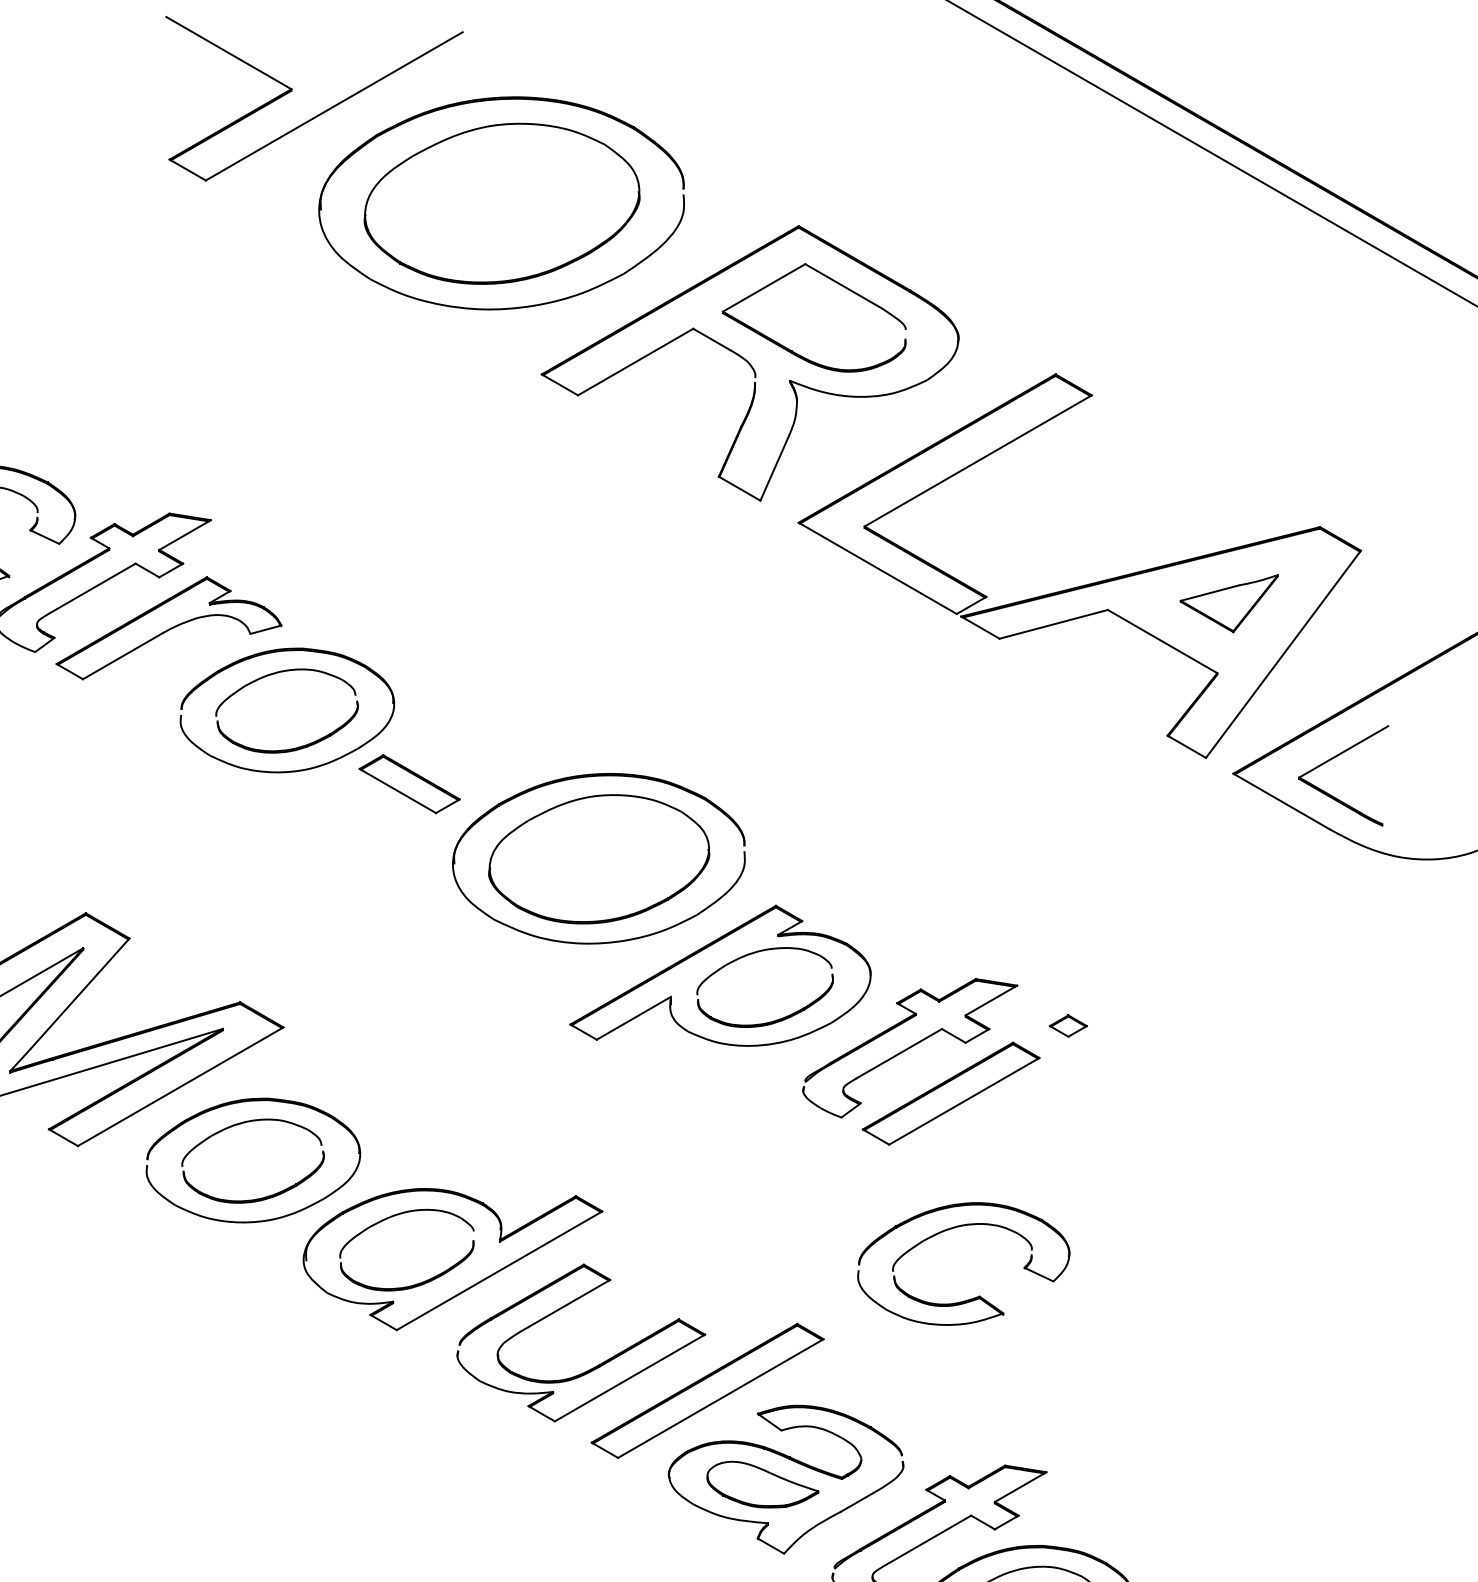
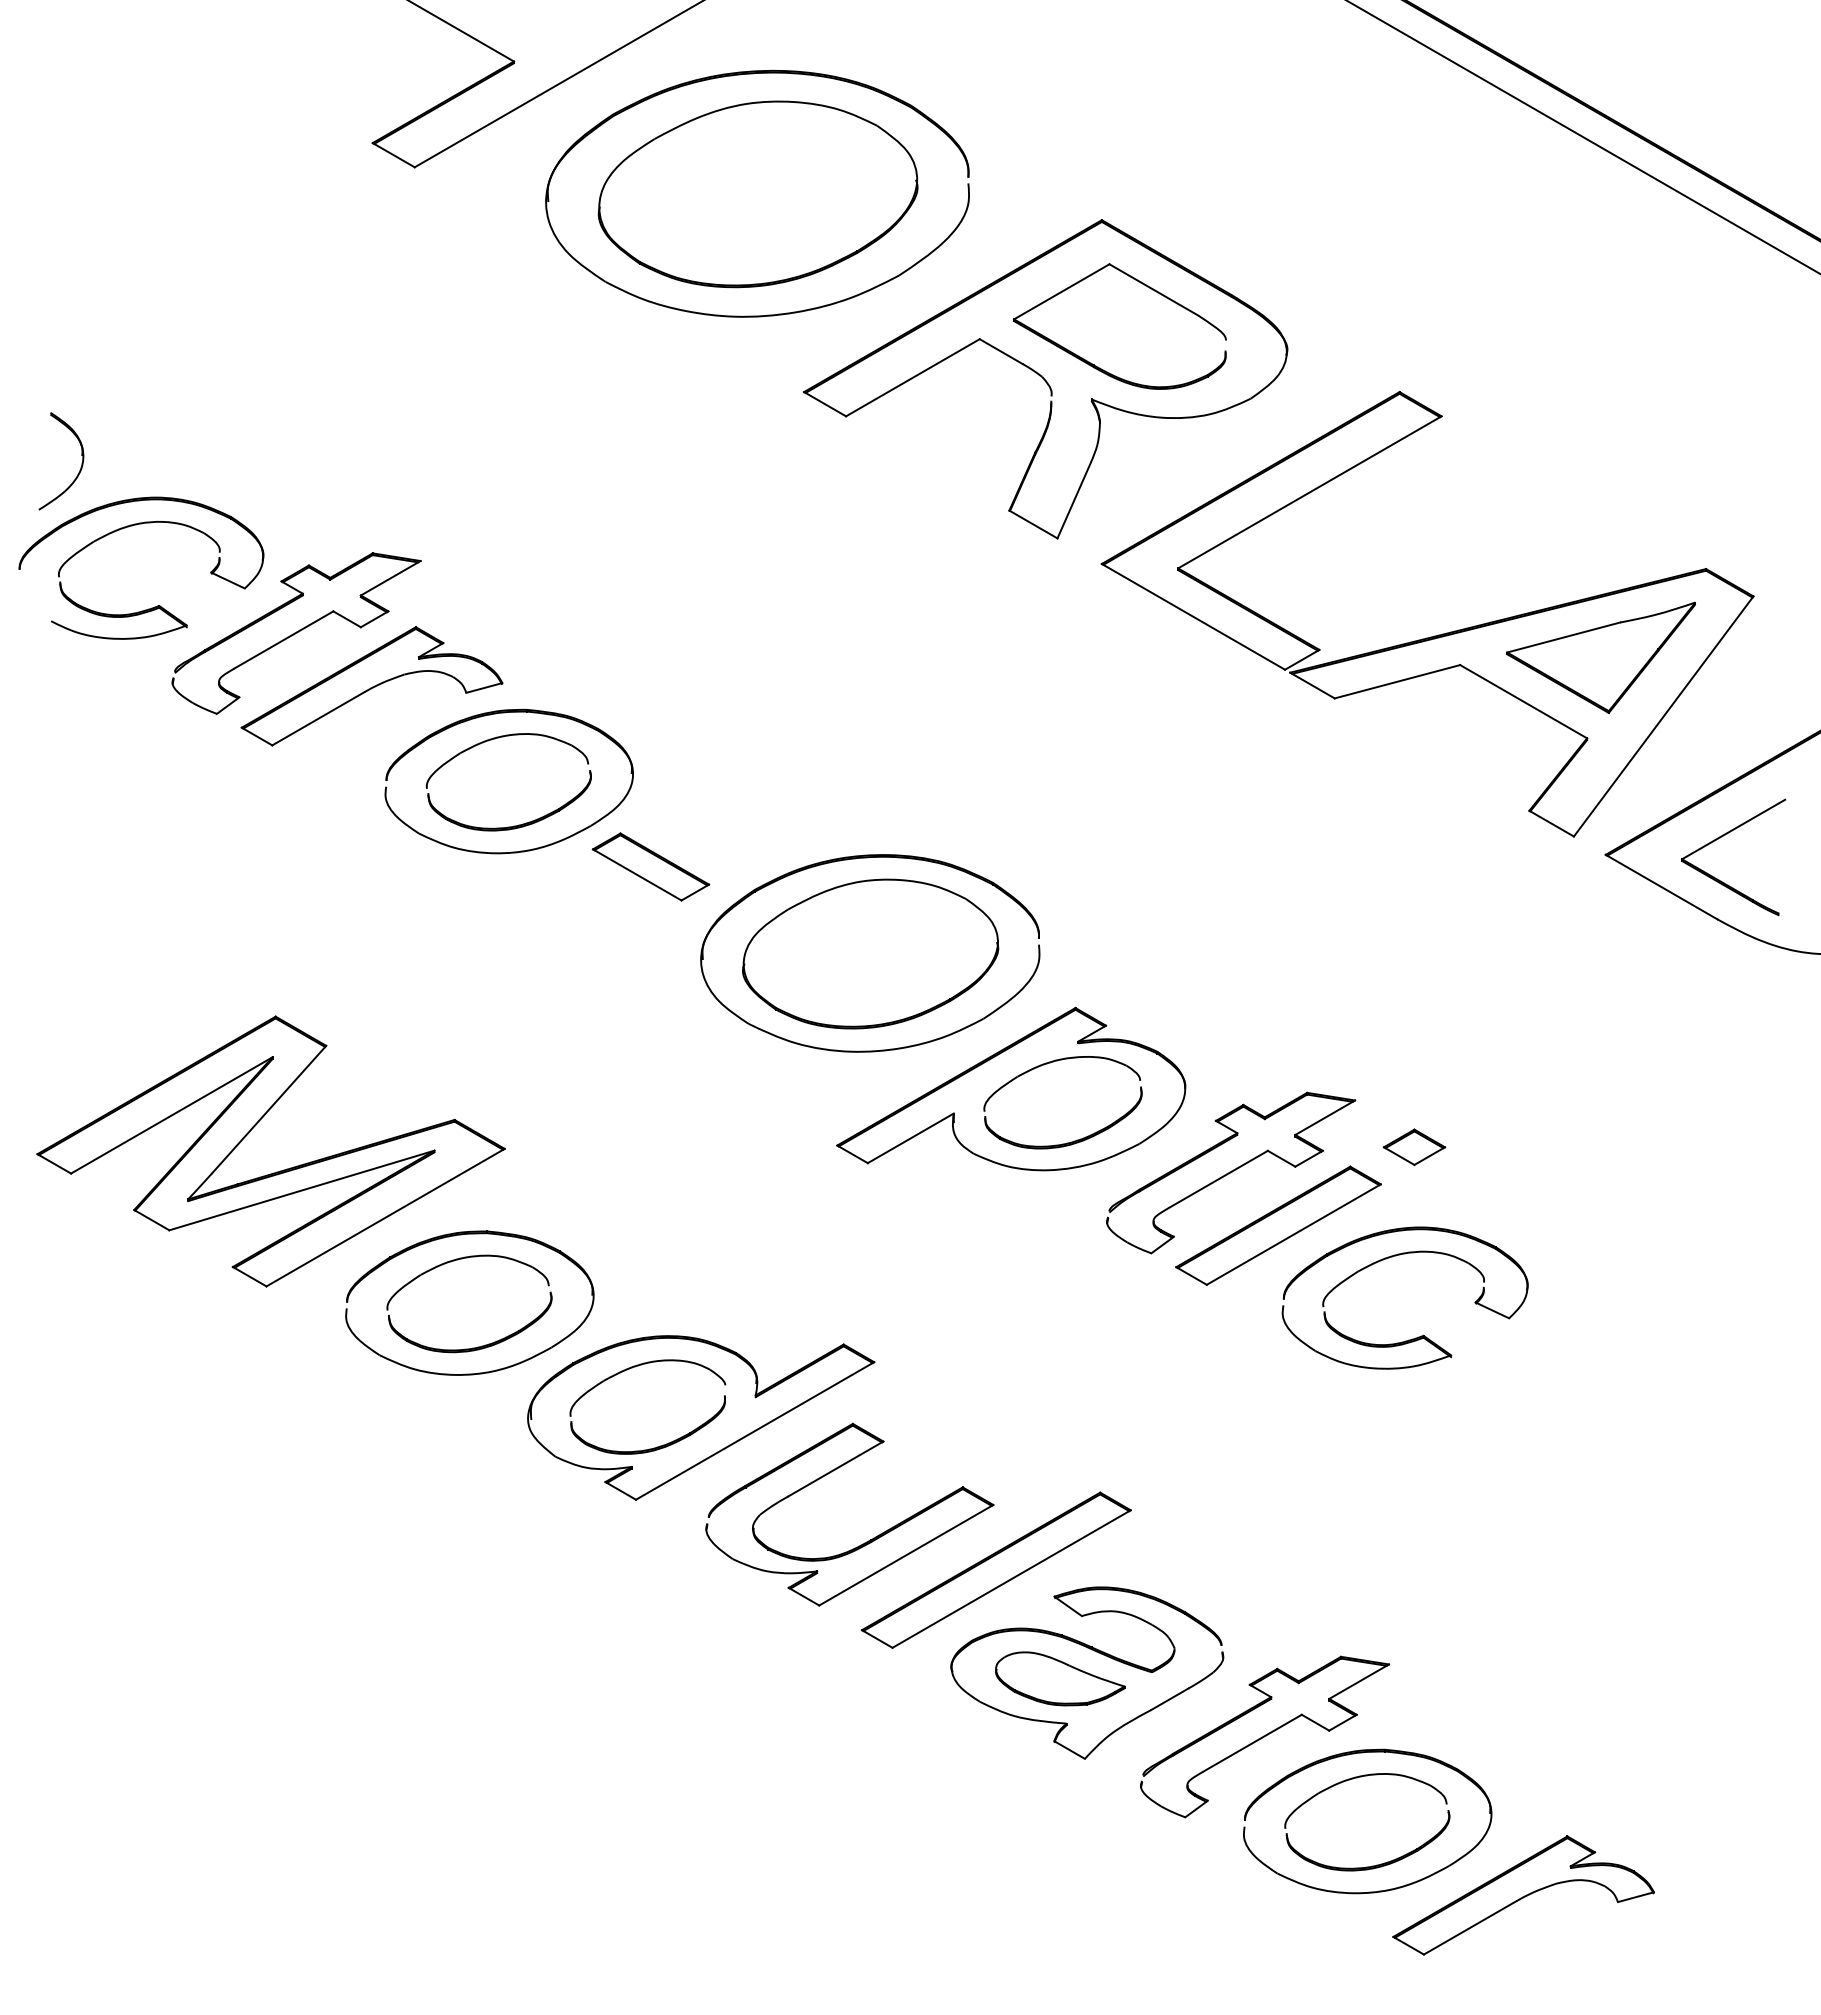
part: (1228, 603) -> (1600, 657), size x1.67
part: (1068, 1026) -> (1414, 1147), size x1.43
part: (975, 1297) -> (1418, 1336), moved

